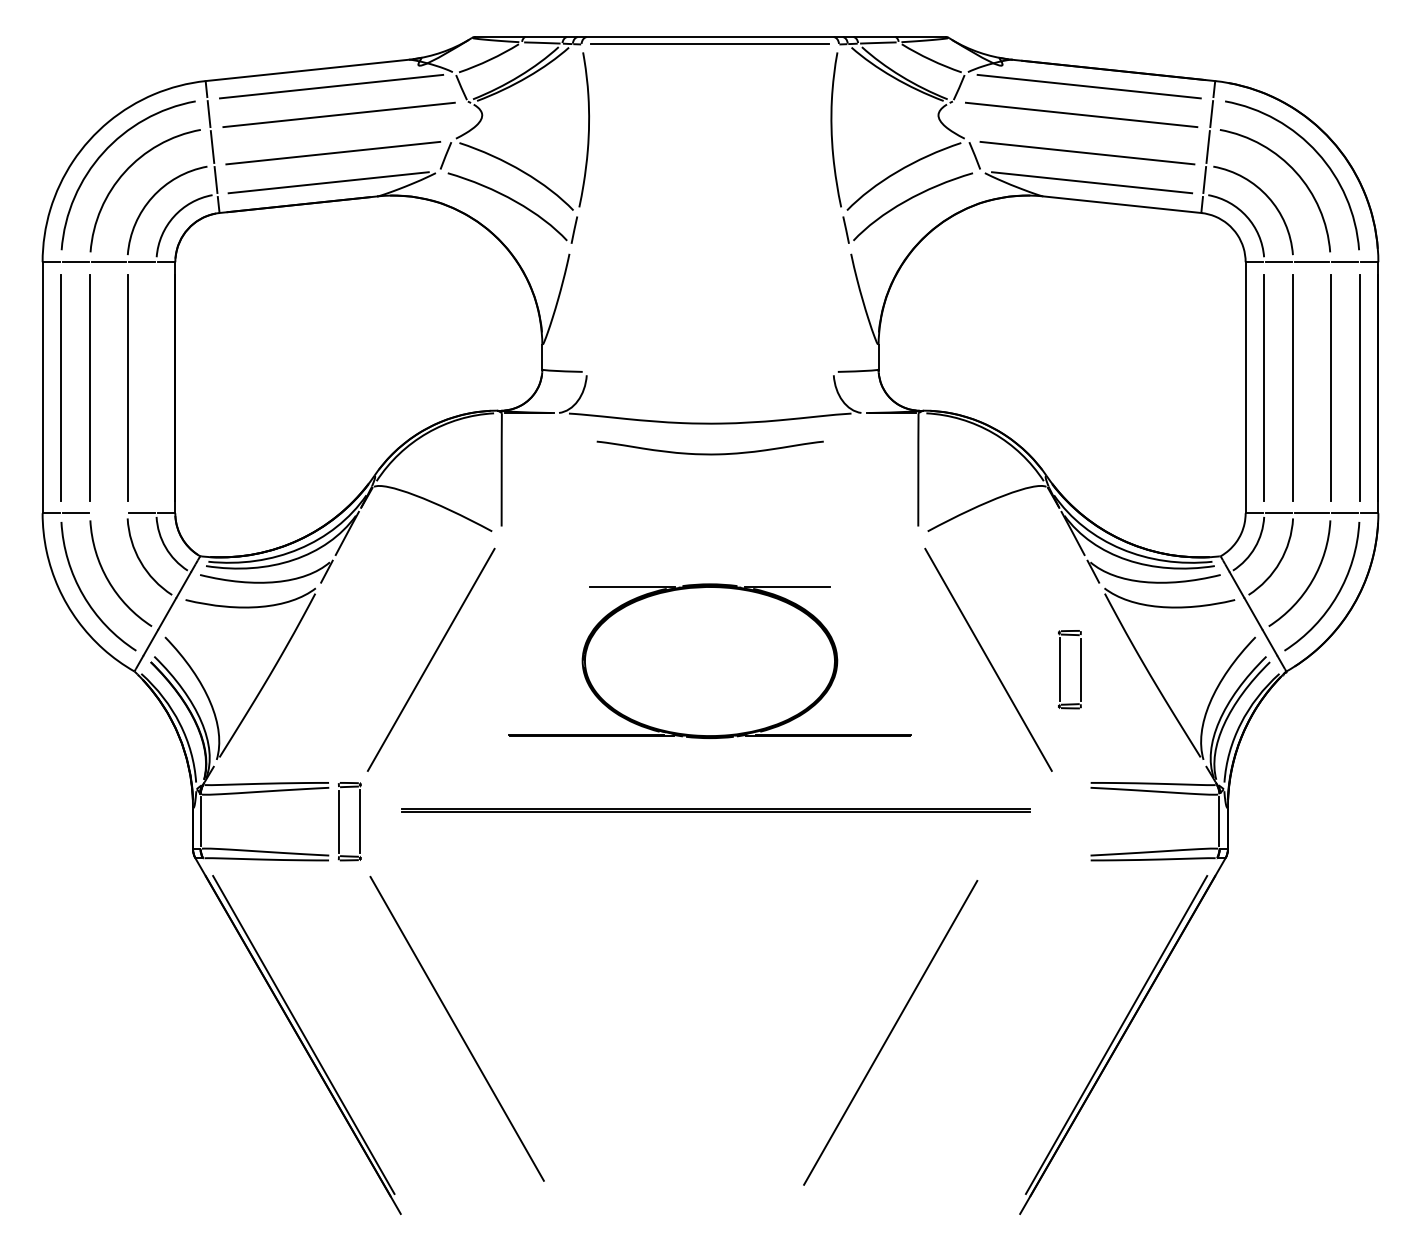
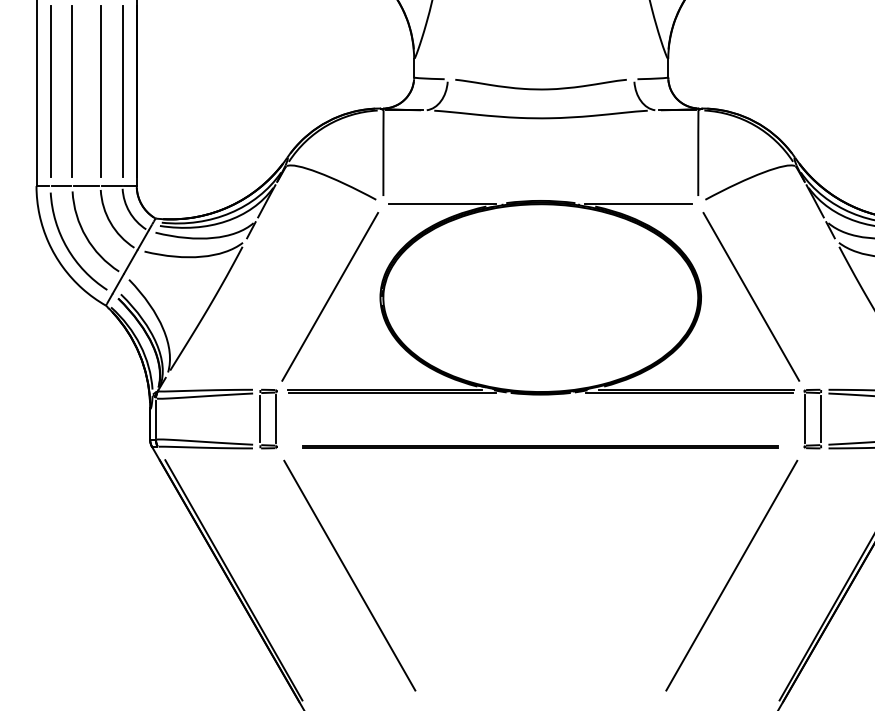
line: (156, 387) -> (122, 91), added
curve: (709, 453) -> (540, 88), moved
line: (108, 513) -> (86, 186), added
part: (709, 661) -> (540, 298), size x1.67
part: (1060, 669) -> (805, 418), moved
line: (715, 809) -> (540, 446), moved
line: (890, 1032) -> (731, 575), moved

